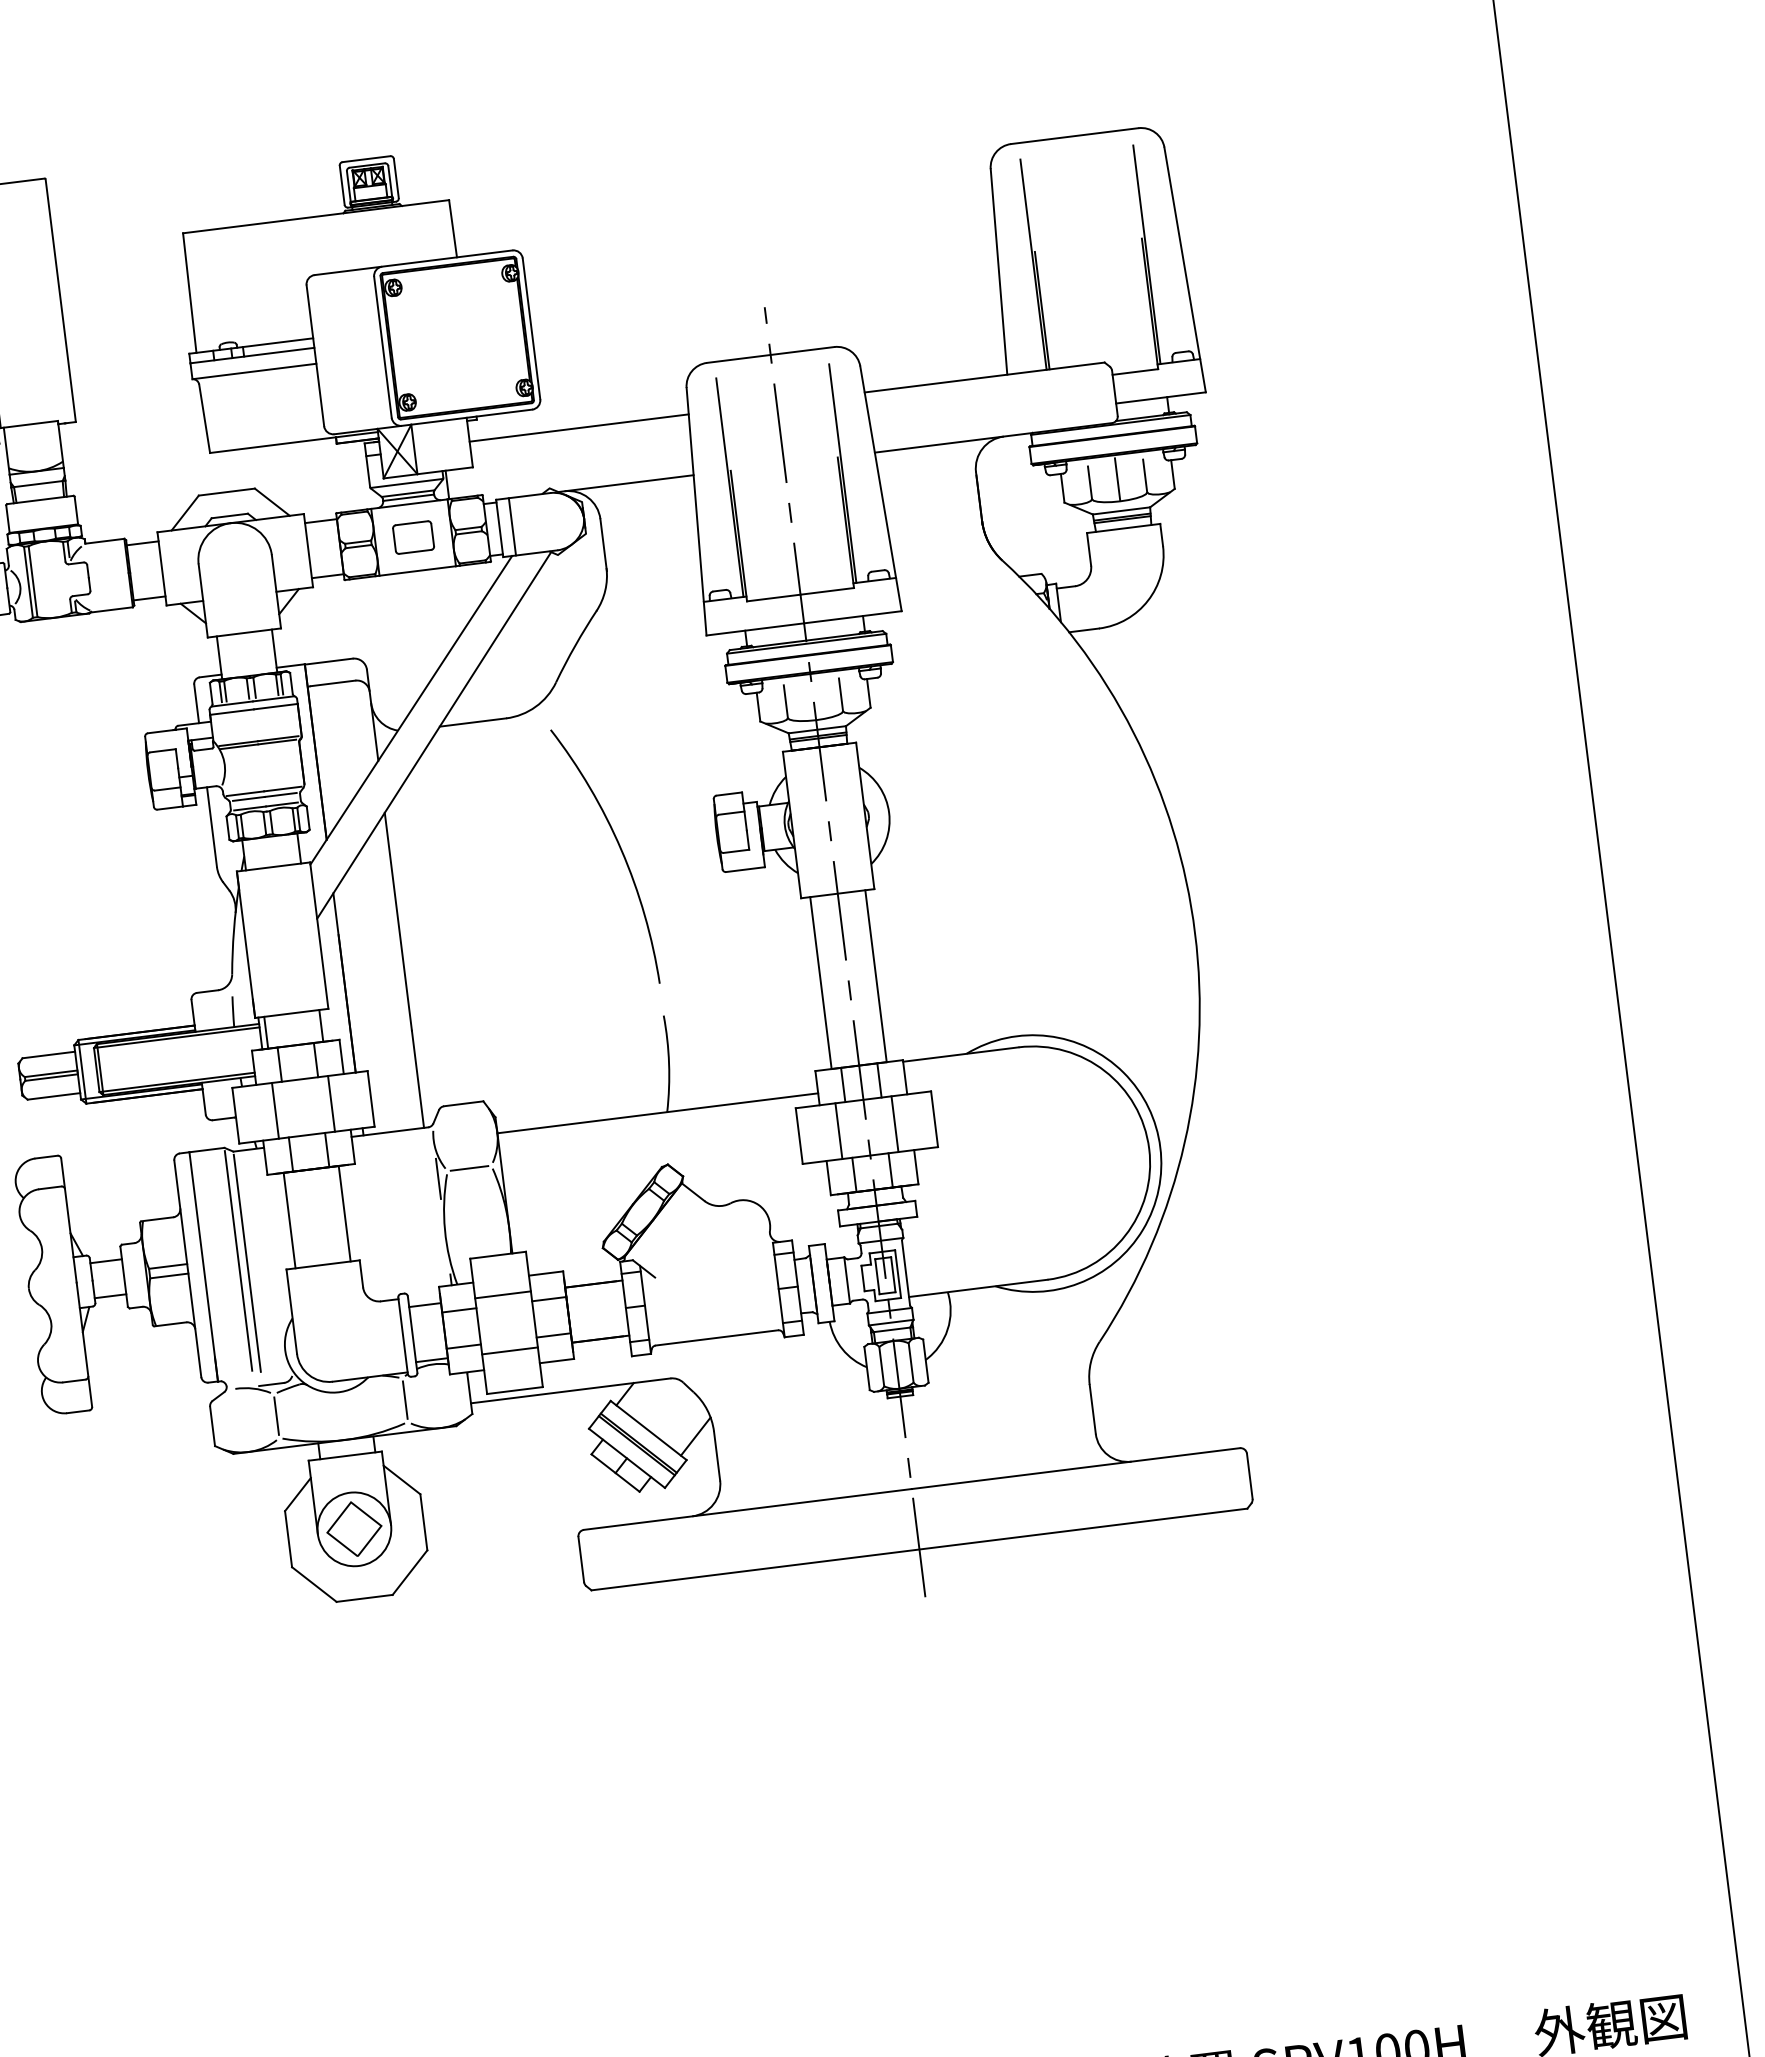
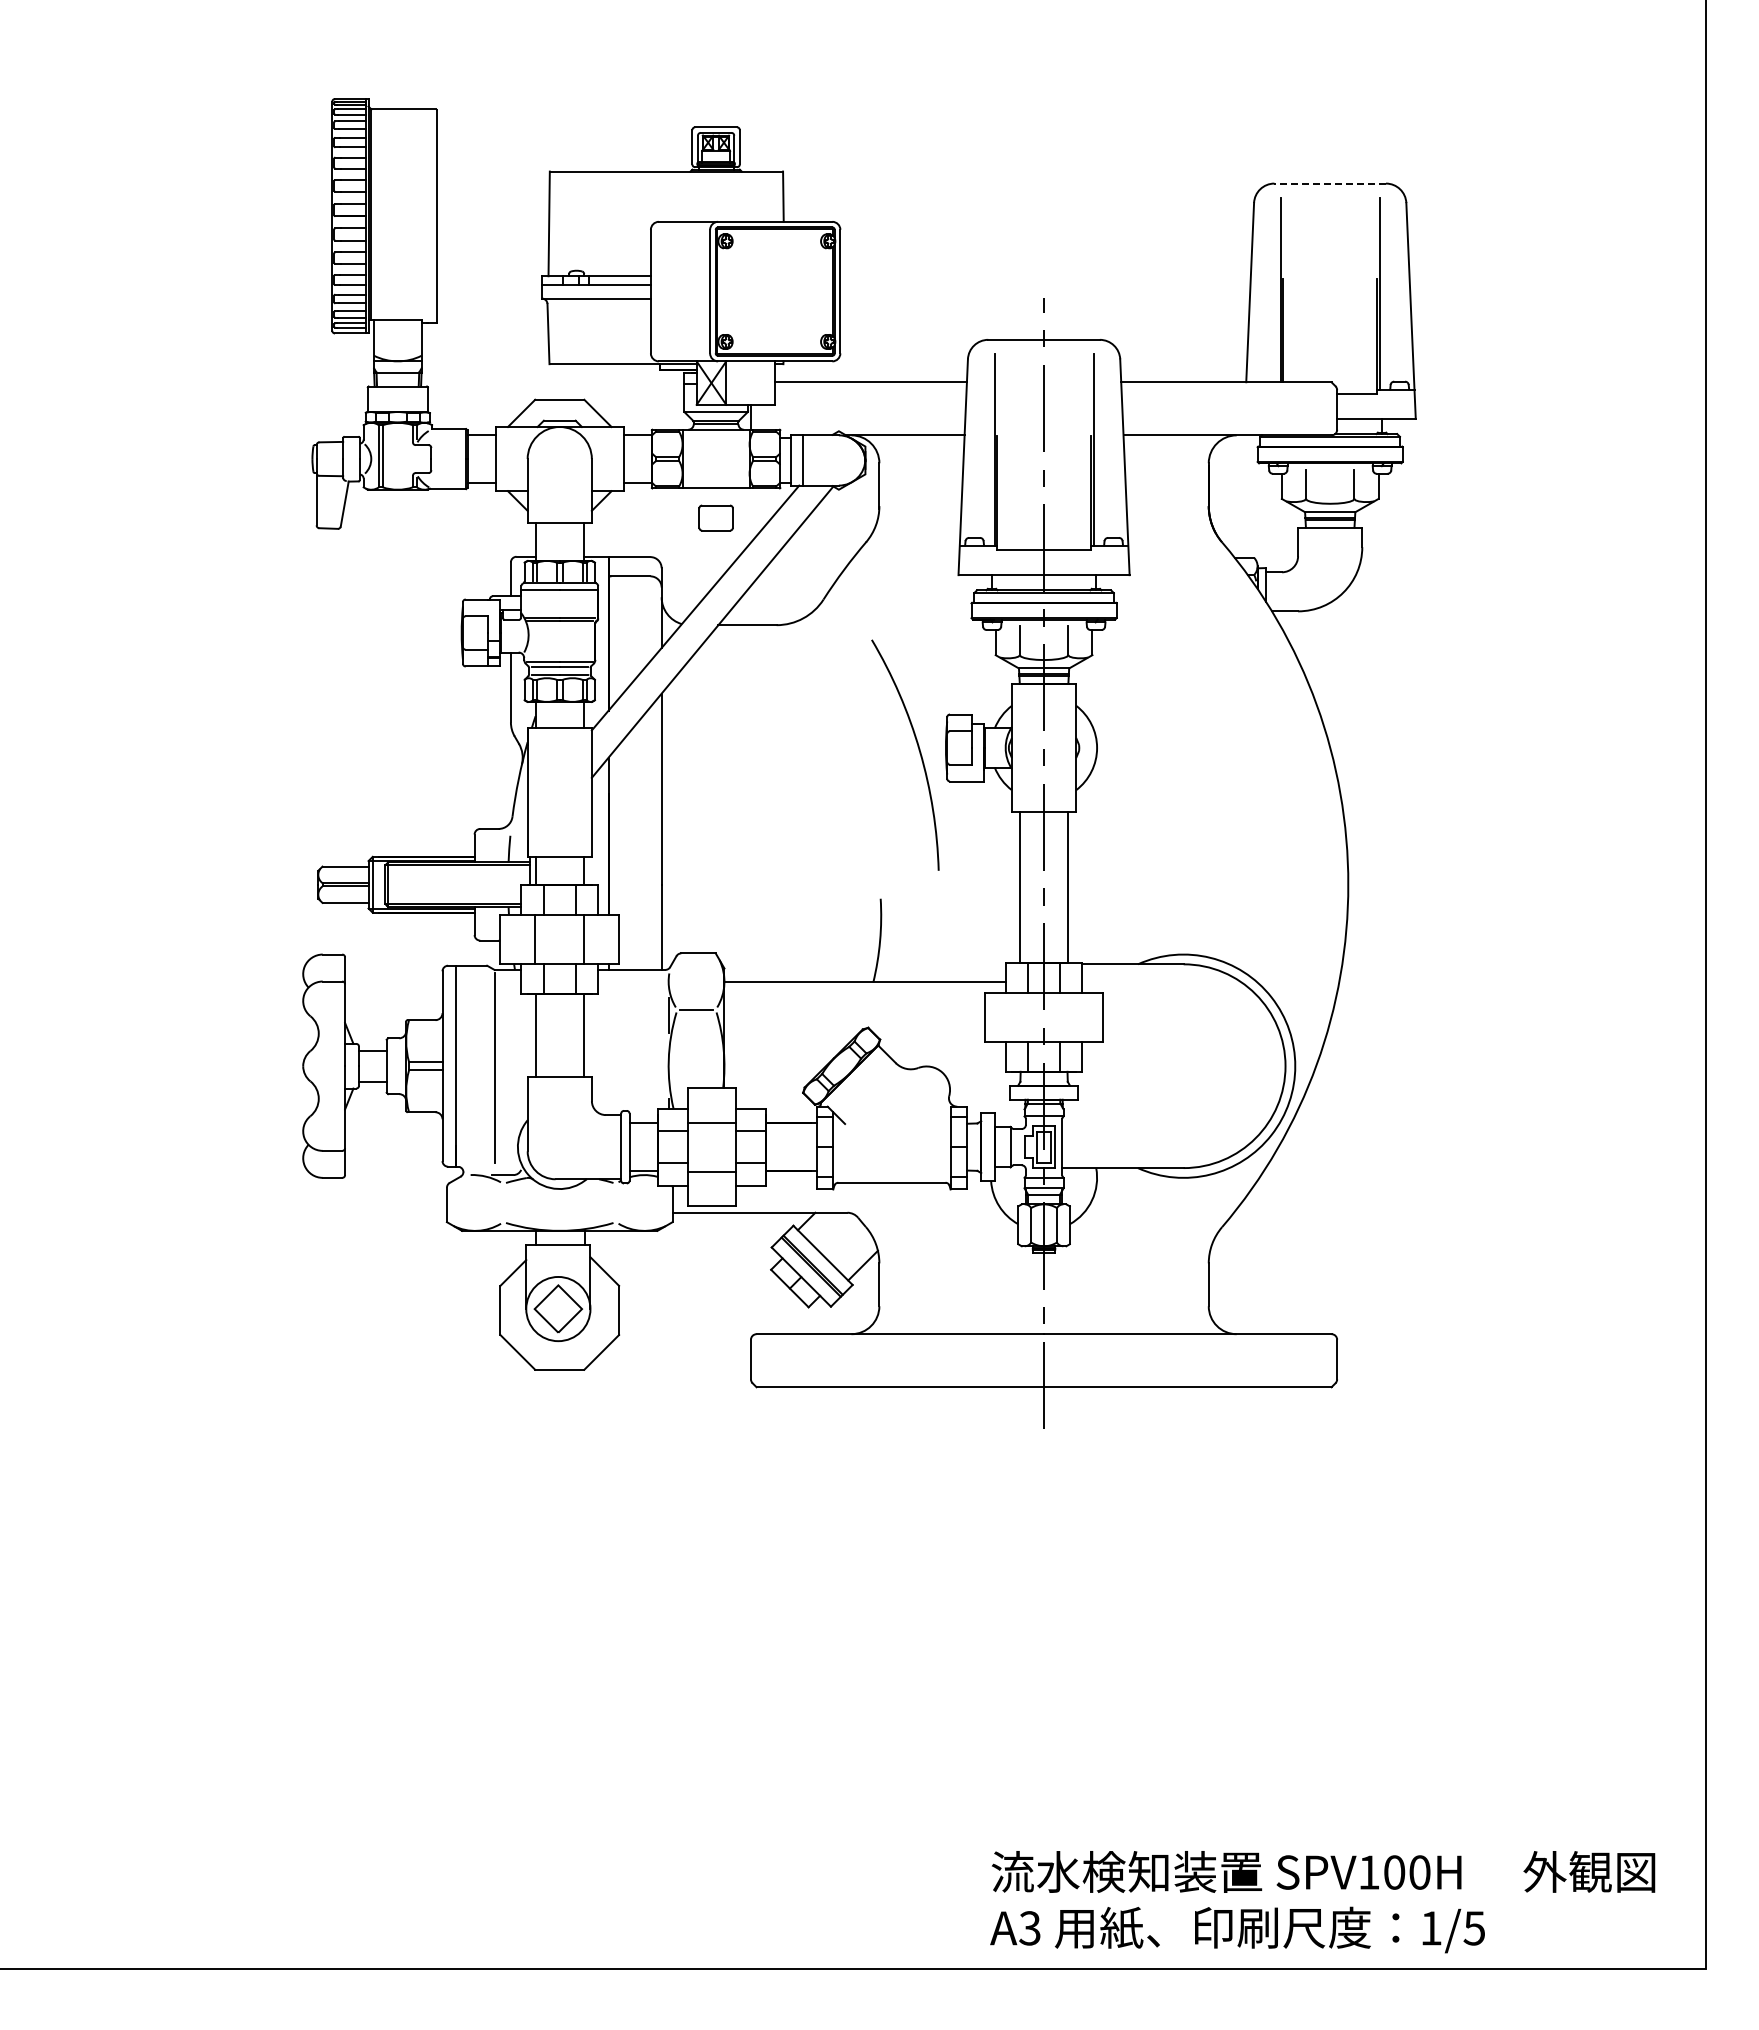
line: (1075, 135) -> (1330, 183), solid -> dashed
line: (1117, 479) -> (1330, 484), removed
part: (412, 536) -> (715, 517), moved
arc: (619, 849) -> (918, 750), moved
line: (894, 1123) -> (1068, 1016), removed
line: (838, 1130) -> (1019, 1016), removed
line: (238, 1260) -> (487, 1064), removed
line: (405, 1399) -> (616, 1202), removed
line: (276, 1415) -> (503, 1202), removed

